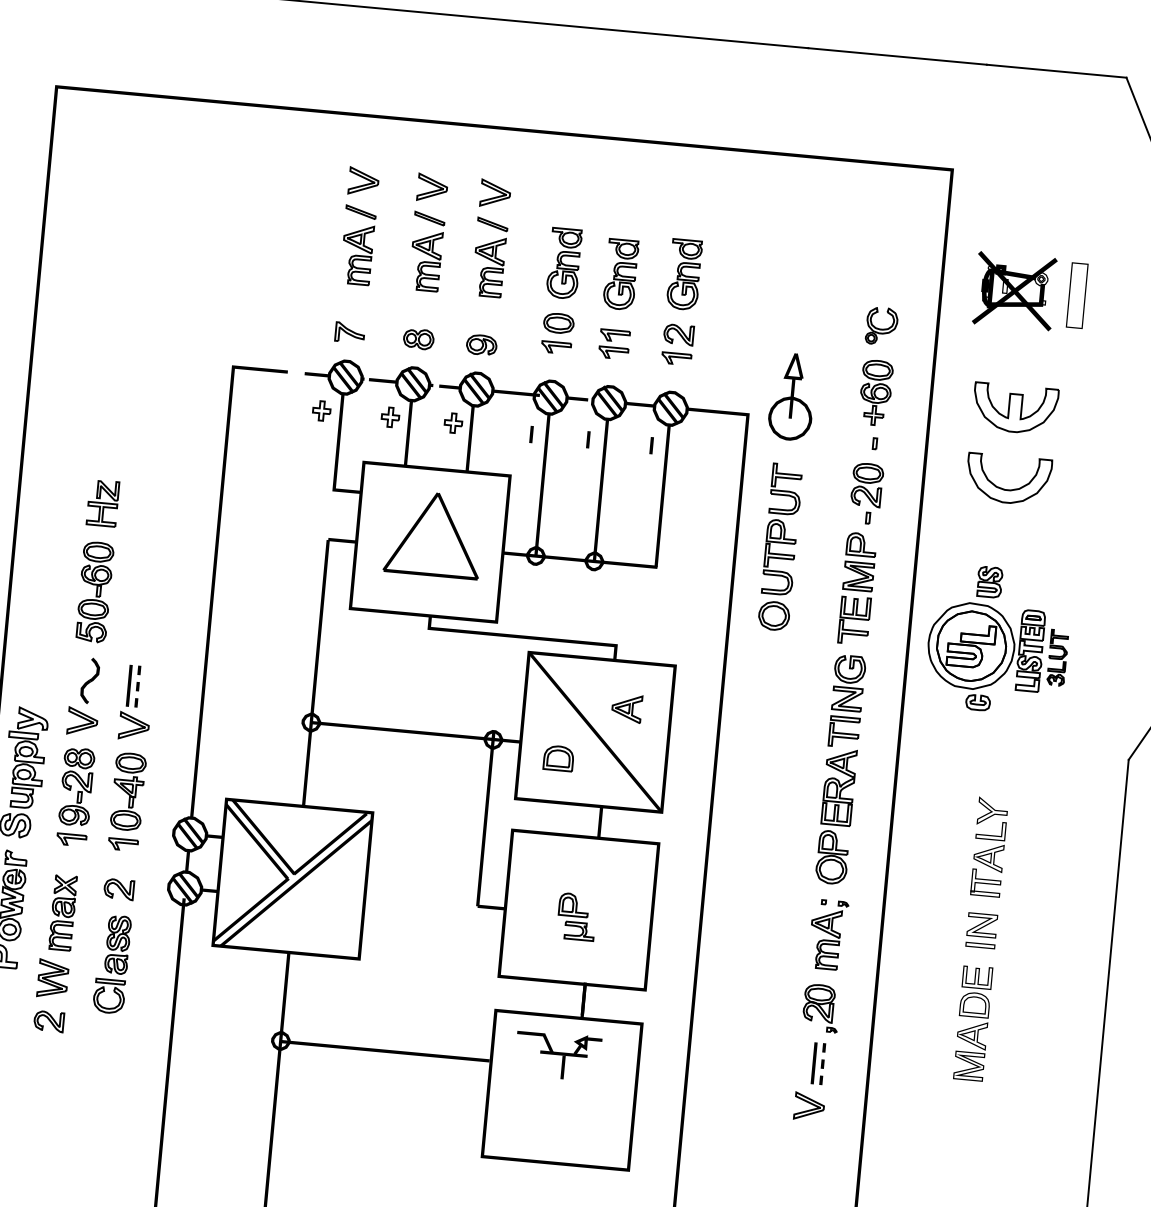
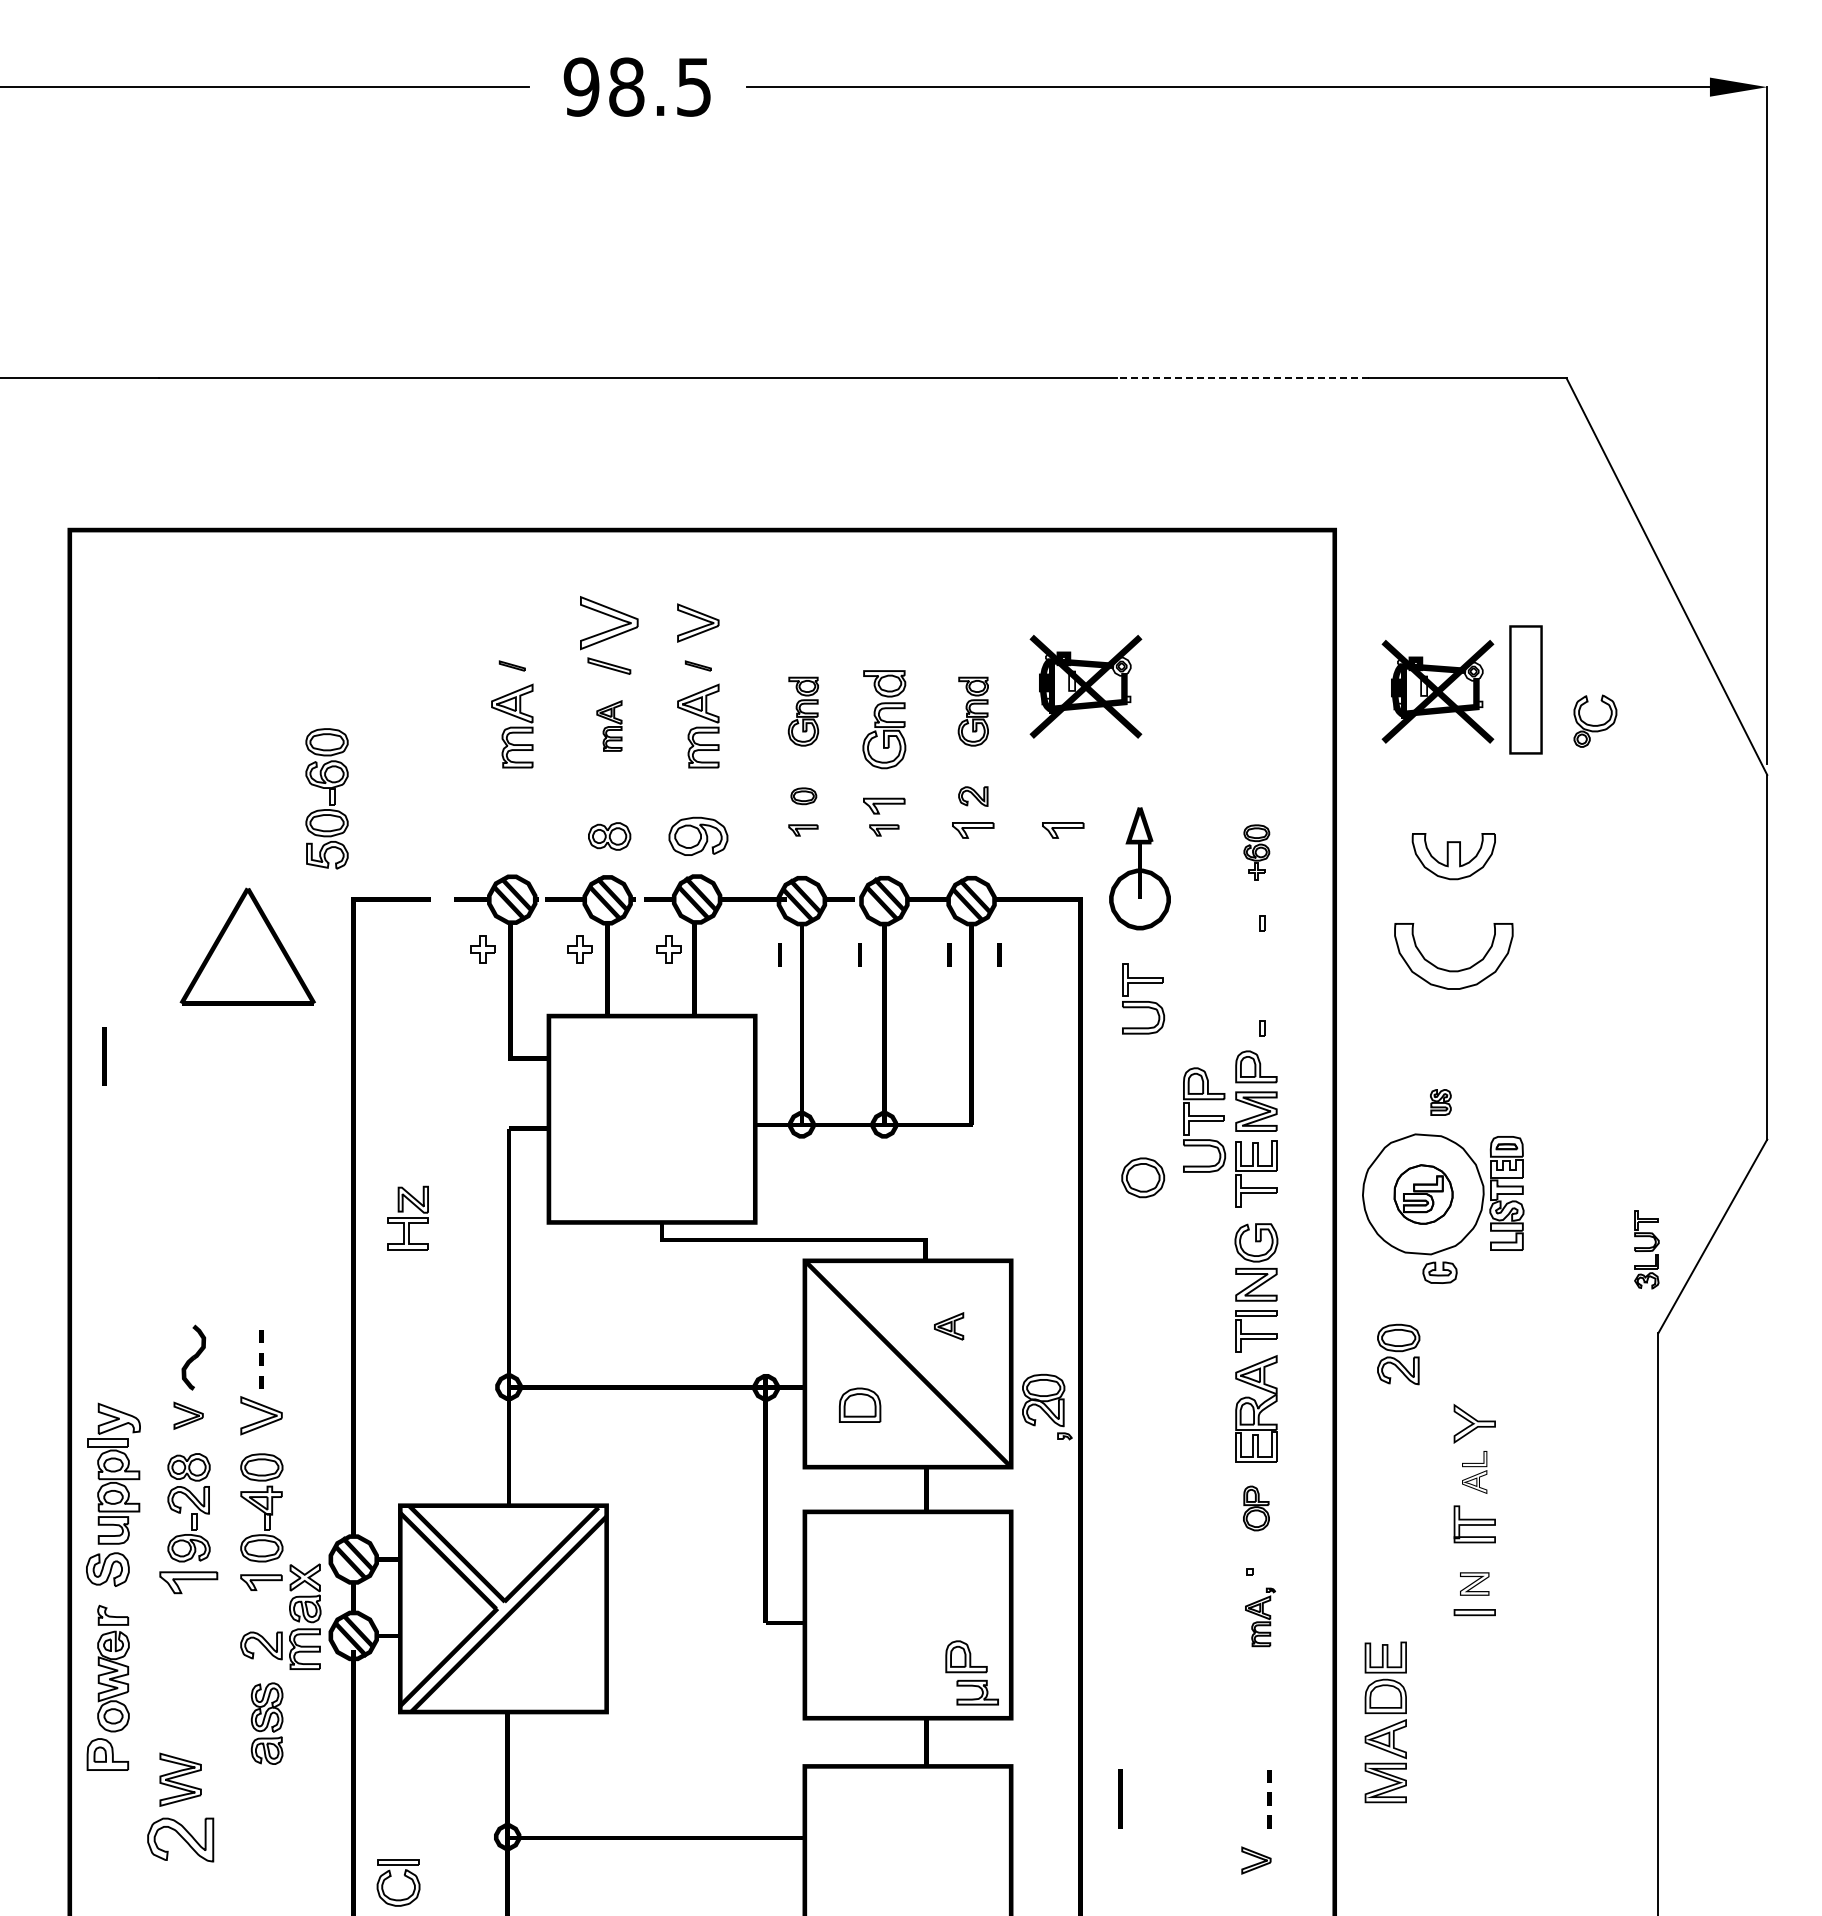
line: (896, 56) -> (1242, 378), solid -> dashed
part: (364, 181) -> (512, 622), removed
part: (432, 187) -> (609, 622), size x1.4
part: (361, 211) -> (512, 665), size x0.6
part: (492, 224) -> (698, 665), size x0.6
part: (425, 260) -> (609, 725), size x0.6
part: (564, 263) -> (803, 711), size x0.7
part: (765, 264) -> (1085, 686), added
part: (684, 274) -> (973, 711), size x0.7
part: (1076, 295) -> (1525, 689), size x1.4
part: (558, 323) -> (803, 796), size x0.6
part: (881, 325) -> (1595, 720), moved
part: (350, 332) -> (512, 836), removed
part: (679, 334) -> (973, 796), size x0.7
part: (481, 345) -> (698, 836), size x1.4
part: (556, 347) -> (803, 830), size x0.7
part: (613, 353) -> (884, 830), size x0.7
part: (740, 364) -> (1063, 830), added
part: (875, 393) -> (1256, 852), size x0.6
part: (1014, 408) -> (1453, 856), size x0.7
line: (687, 448) -> (999, 954), added
part: (867, 485) -> (1398, 1354), moved
part: (102, 502) -> (407, 1217), moved
part: (434, 534) -> (247, 946), moved
part: (779, 556) -> (1204, 1119), moved
part: (989, 582) -> (1440, 1102), size x0.6
part: (94, 591) -> (326, 798), moved
part: (971, 646) -> (1423, 1194), size x0.6
part: (1057, 657) -> (1646, 1249), moved
line: (129, 685) -> (104, 1056), moved
part: (626, 708) -> (948, 1326), size x0.7
part: (82, 721) -> (188, 1415), size x0.7
part: (71, 839) -> (188, 1582), size x1.4
part: (989, 846) -> (1474, 1472), size x0.6
part: (832, 857) -> (1256, 1508), size x0.6
part: (63, 912) -> (305, 1616), moved
part: (576, 916) -> (971, 1672), moved
part: (982, 924) -> (1474, 1583), size x0.7
part: (828, 934) -> (1260, 1617), size x0.6
part: (113, 992) -> (404, 1876), moved
part: (821, 1007) -> (1047, 1406), moved
part: (49, 1021) -> (180, 1839), size x1.6
part: (972, 1023) -> (1385, 1722), moved
part: (557, 1055) -> (897, 1821), removed
line: (814, 1062) -> (1120, 1798), moved
part: (809, 1106) -> (1256, 1860), size x0.7

